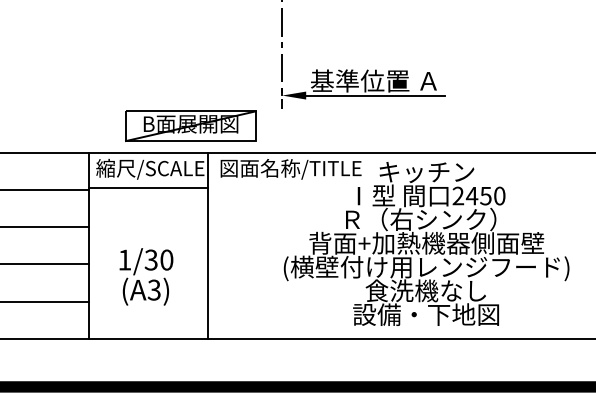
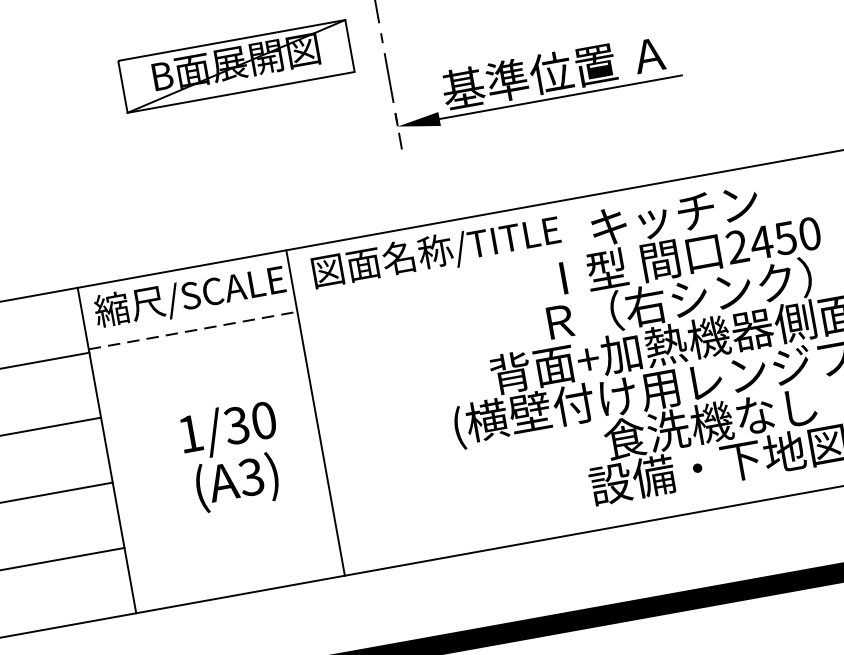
part: (190, 125) -> (235, 65), moved
line: (148, 188) -> (193, 331), solid -> dashed
text: (146, 276) -> (233, 455), moved

